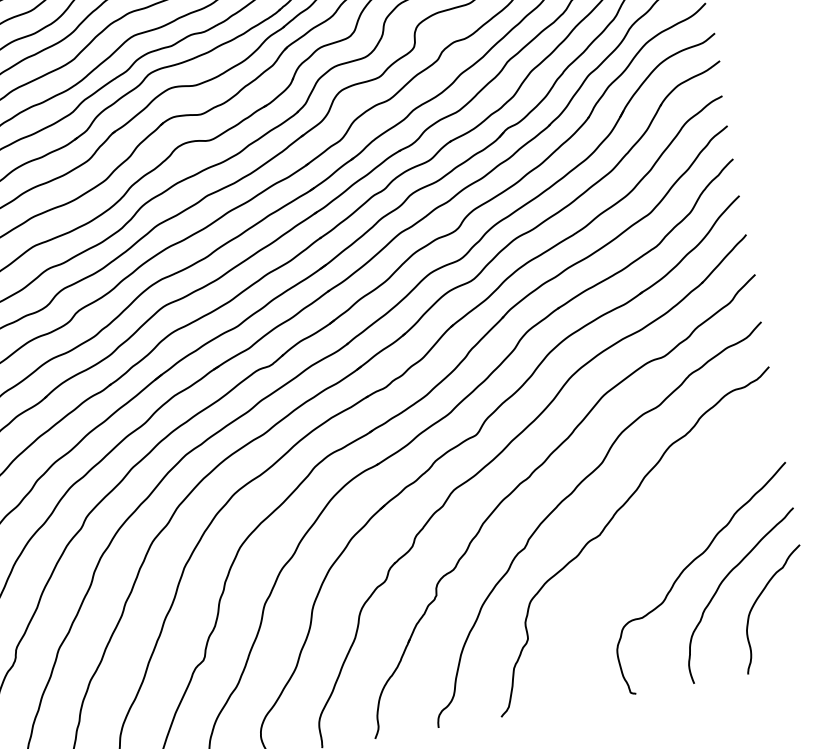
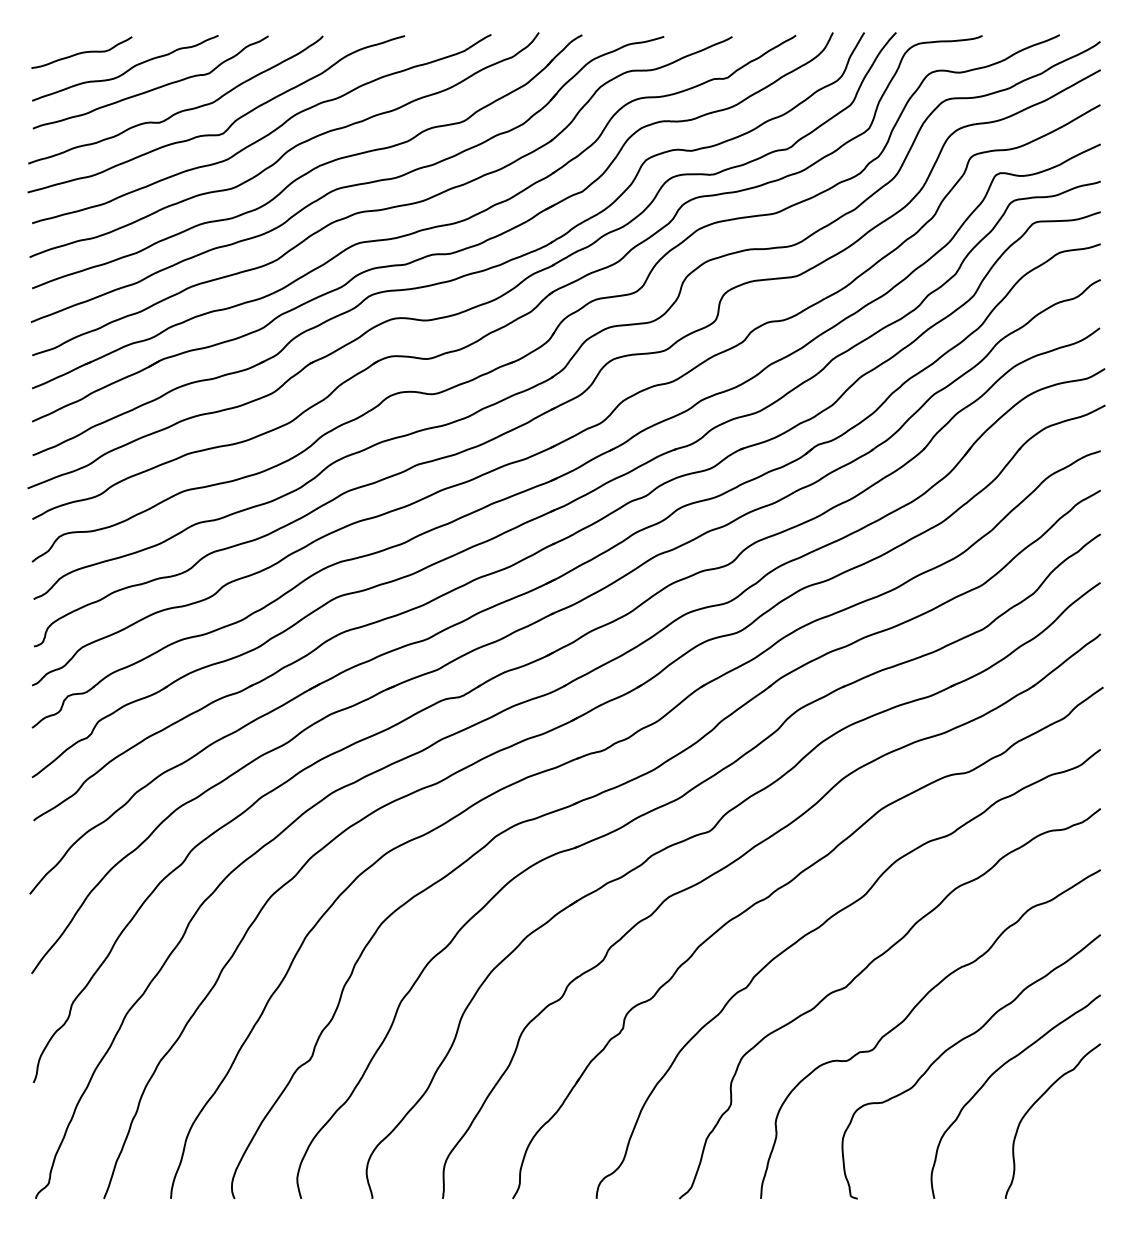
curve: (652, 546) -> (911, 1013), added

